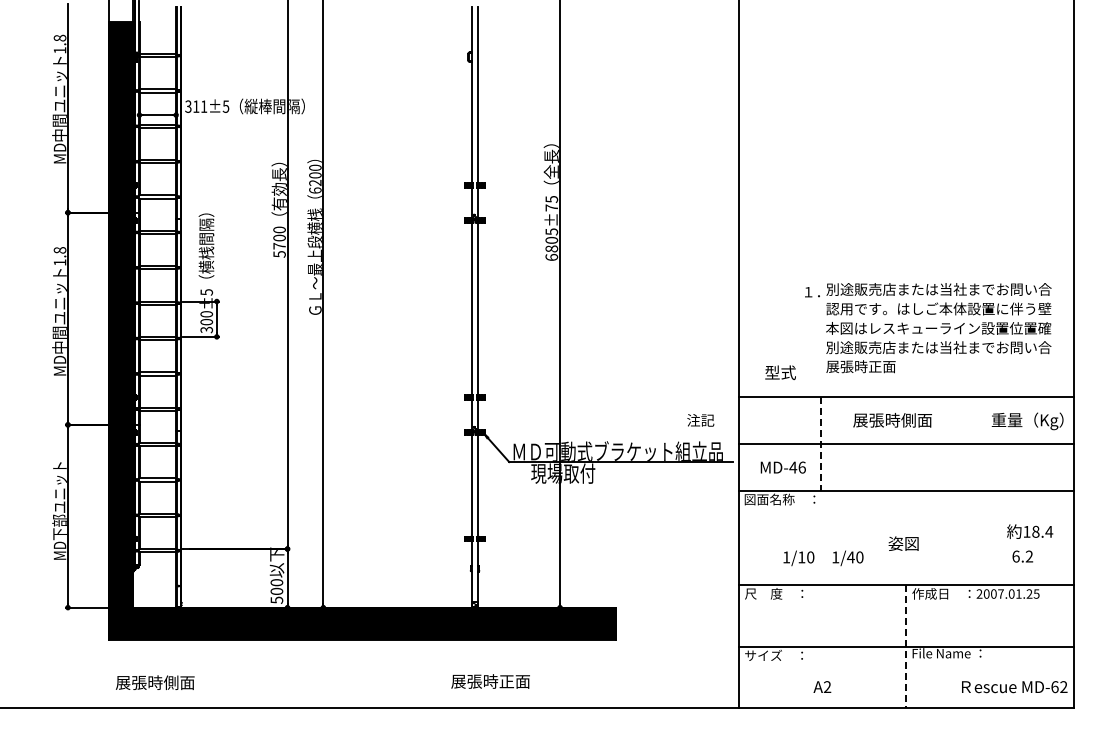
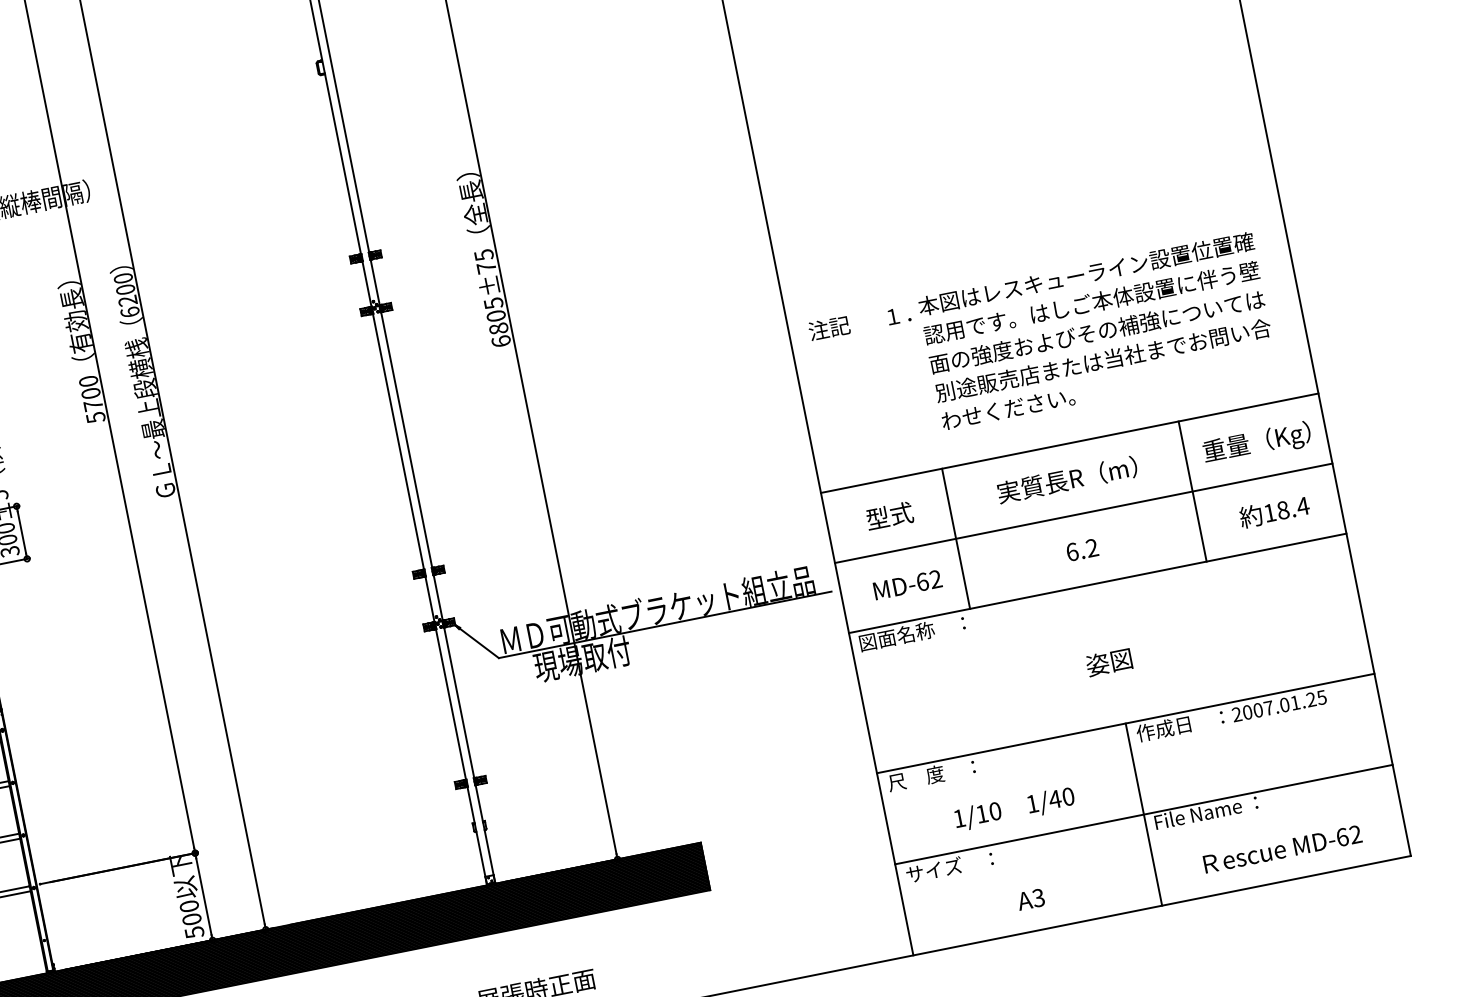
text: (938, 289) -> (1085, 274), 別途販売店または当社までお問い合 -> 本図はレスキューライン設置位置確
text: (938, 328) -> (1097, 332), 本図はレスキューライン設置位置確 -> 面の強度およびその補強については
text: (870, 366) -> (1007, 408), 展張時正面 -> わせください。
text: (780, 372) -> (889, 515), moved
text: (899, 419) -> (1066, 478), 展張時側面 -> 実質長R（m）
text: (700, 420) -> (829, 328), moved
line: (979, 443) -> (1192, 490), added
line: (820, 444) -> (956, 539), dashed -> solid
text: (797, 467) -> (928, 580), MD-46 -> MD-62
text: (1030, 531) -> (1275, 511), moved
text: (1022, 556) -> (1081, 550), moved
text: (823, 558) -> (1014, 809), moved
line: (906, 647) -> (1144, 815), dashed -> solid
text: (827, 687) -> (1038, 898), A2 -> A3
text: (1014, 687) -> (1282, 849), moved

